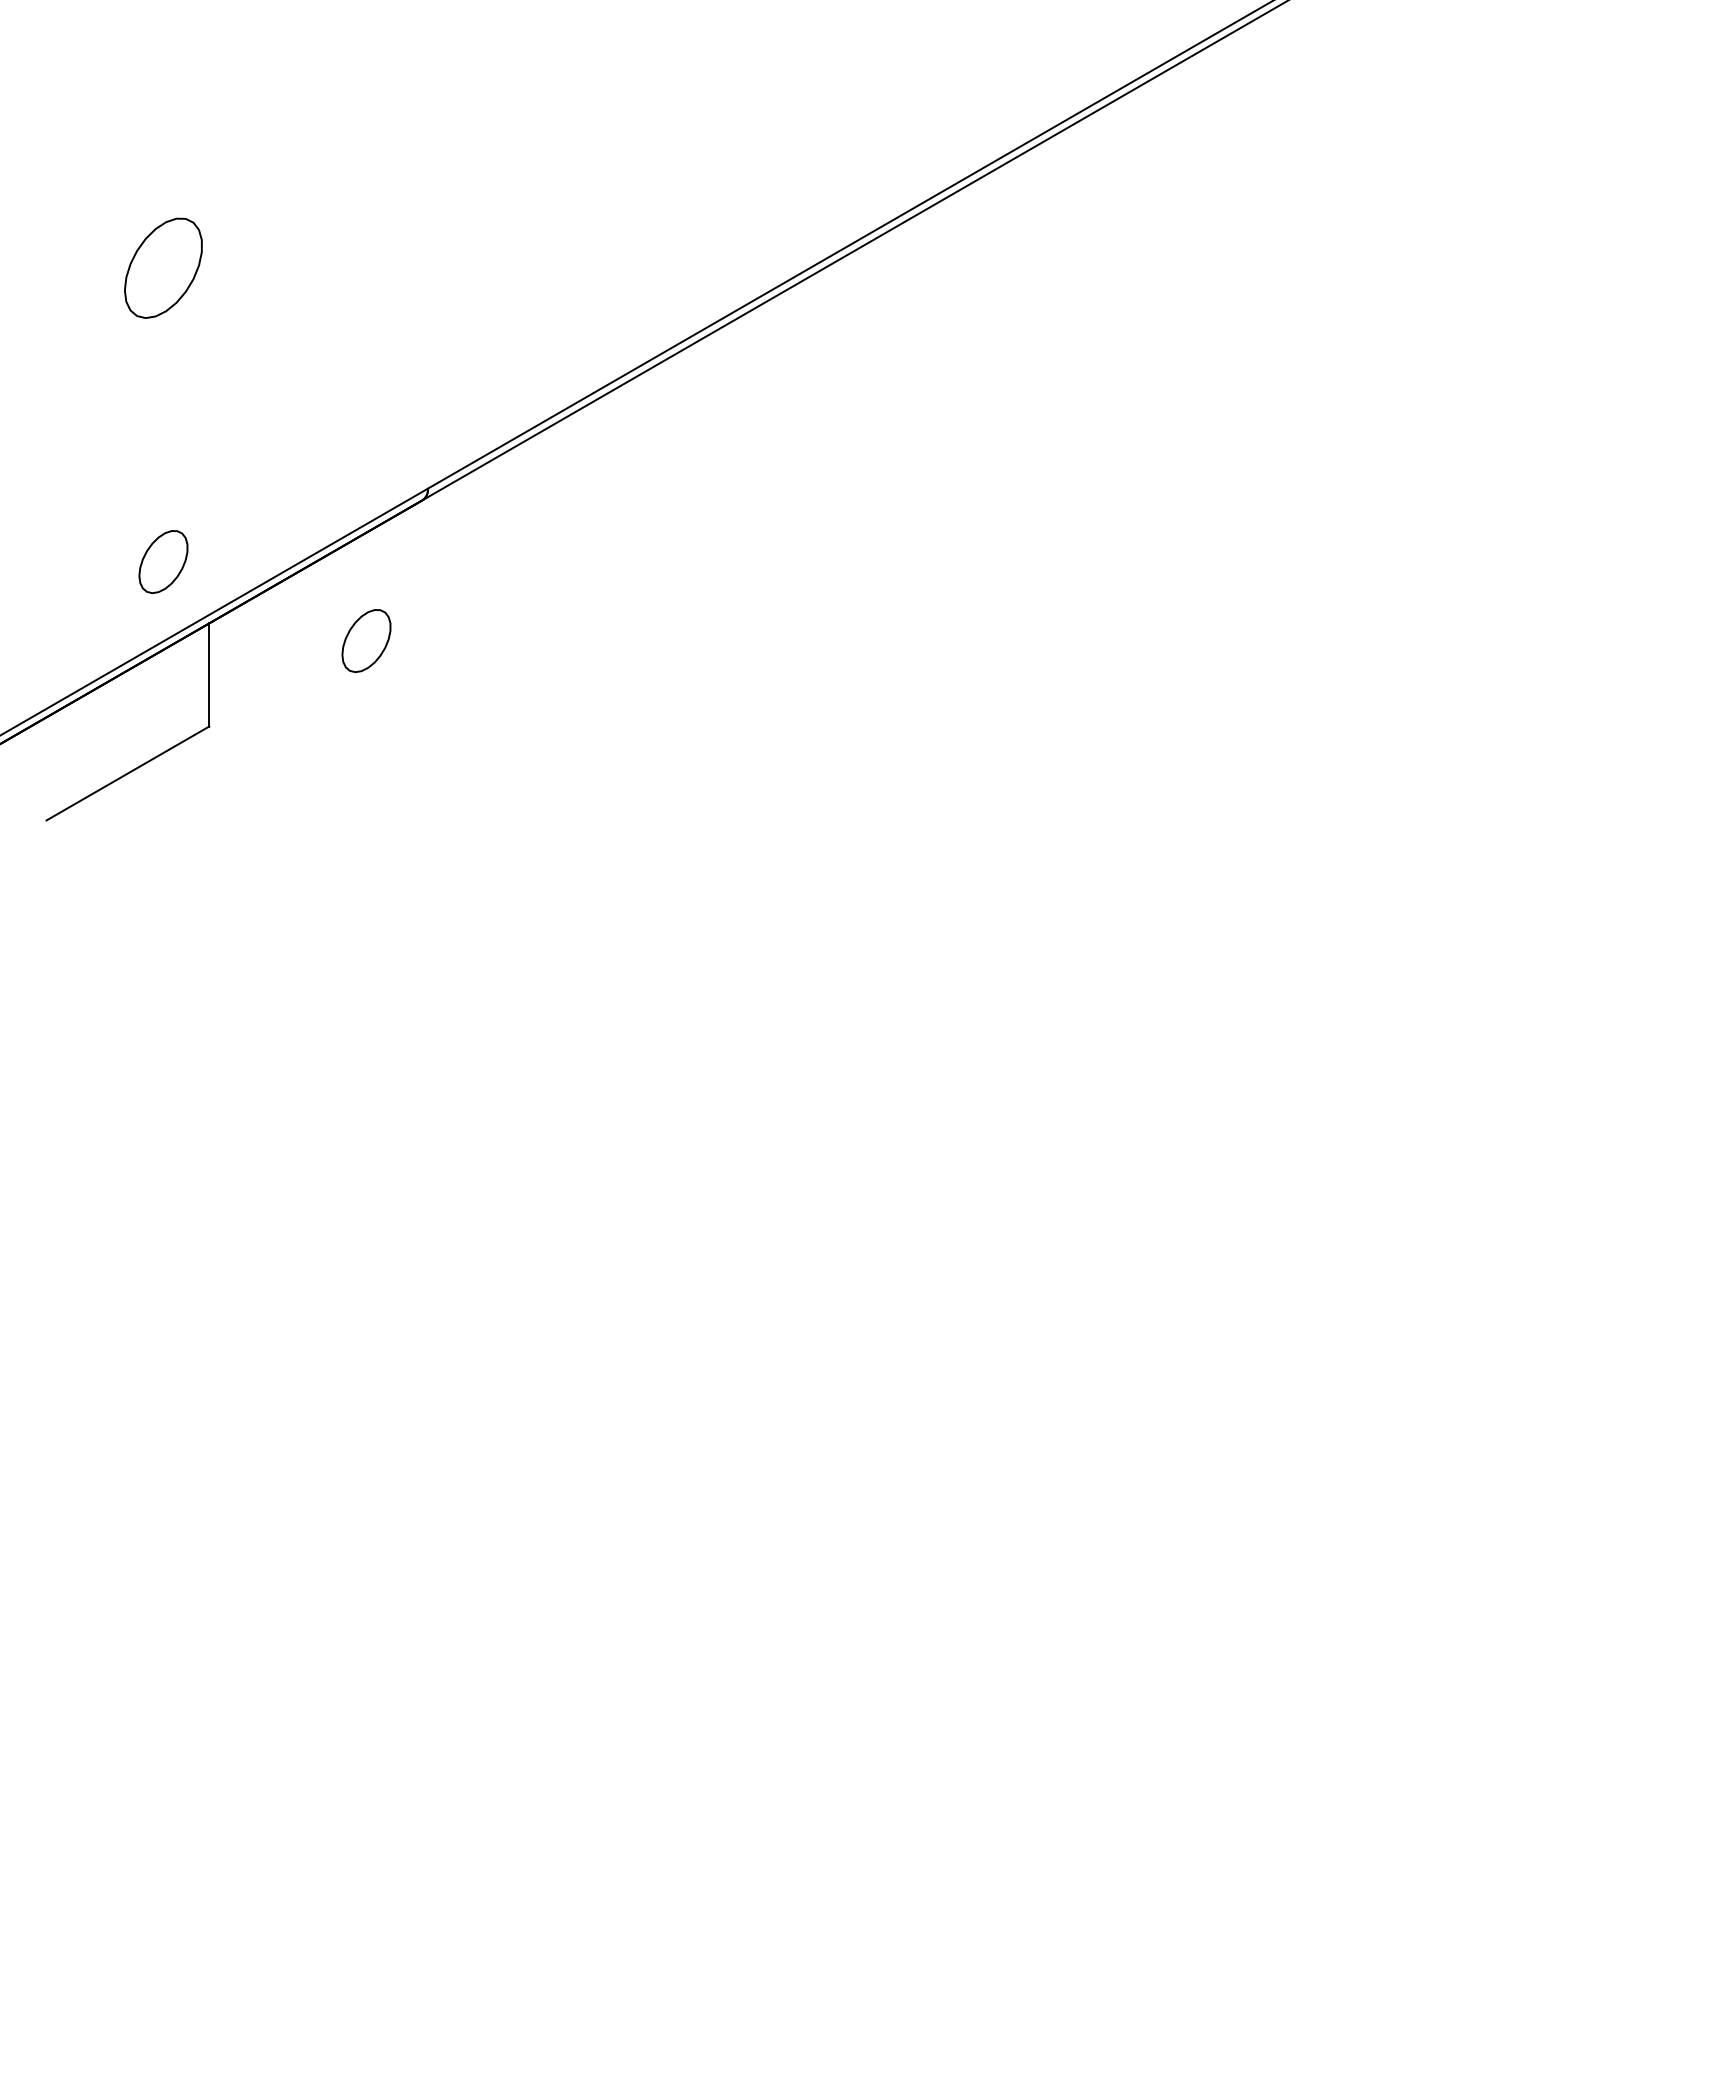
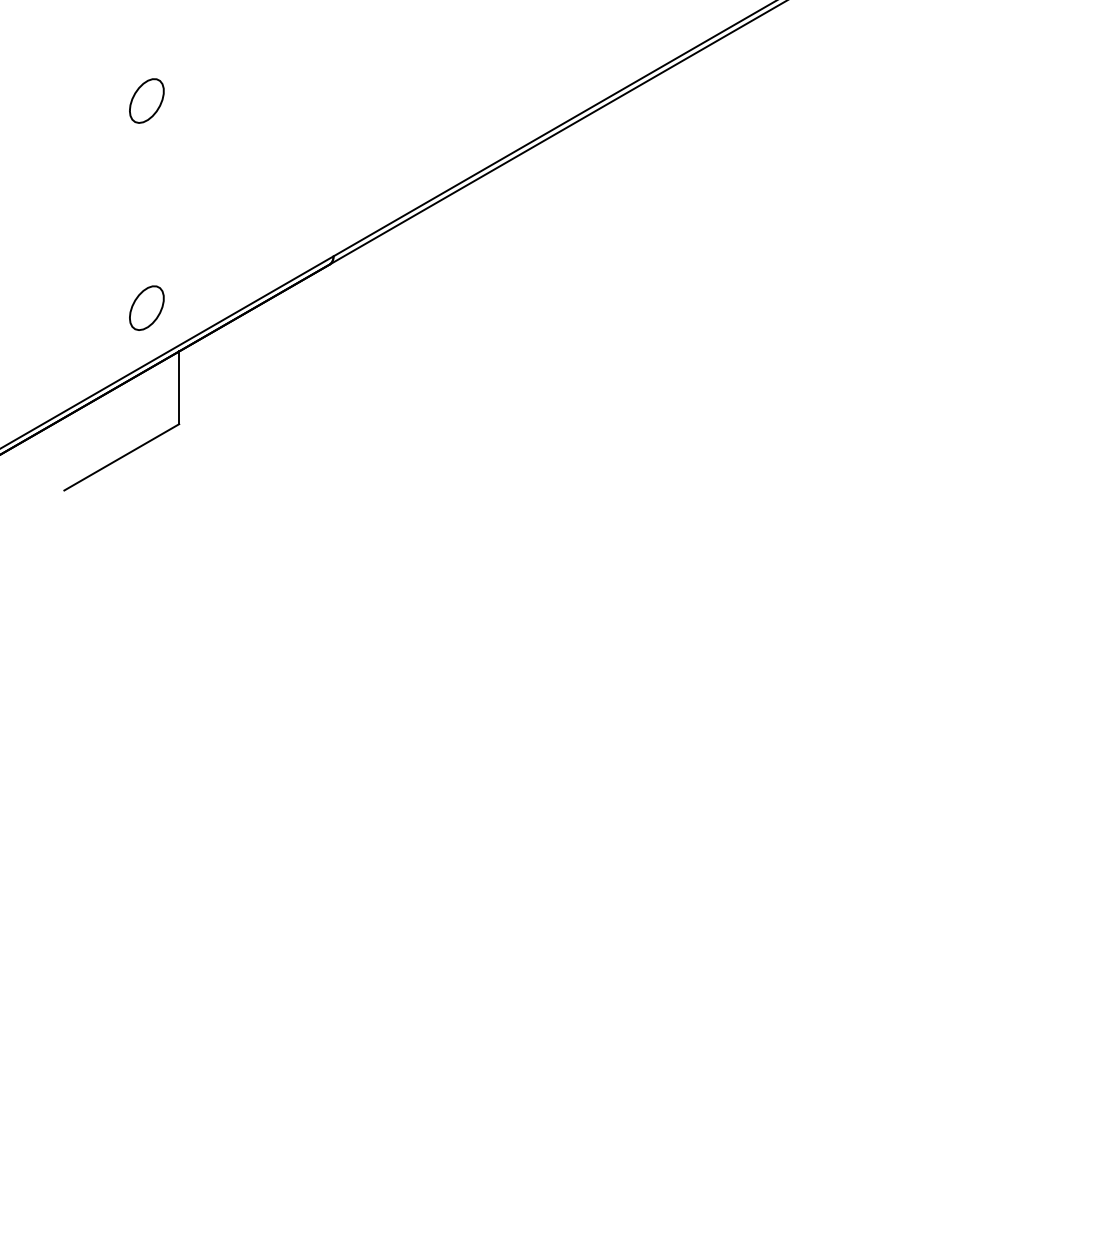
part: (163, 268) -> (146, 101), size x0.62
part: (366, 641) -> (290, 364), removed

